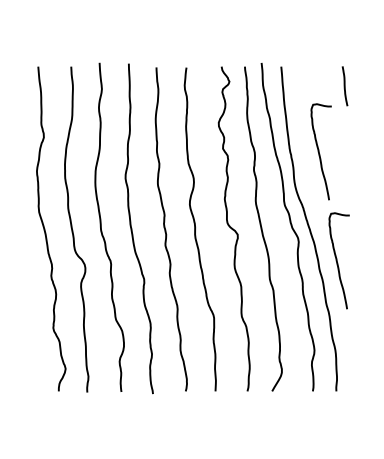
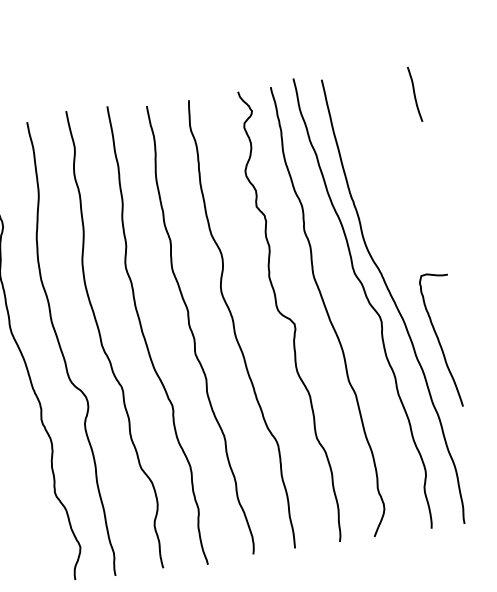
curve: (319, 151) -> (392, 190), removed

